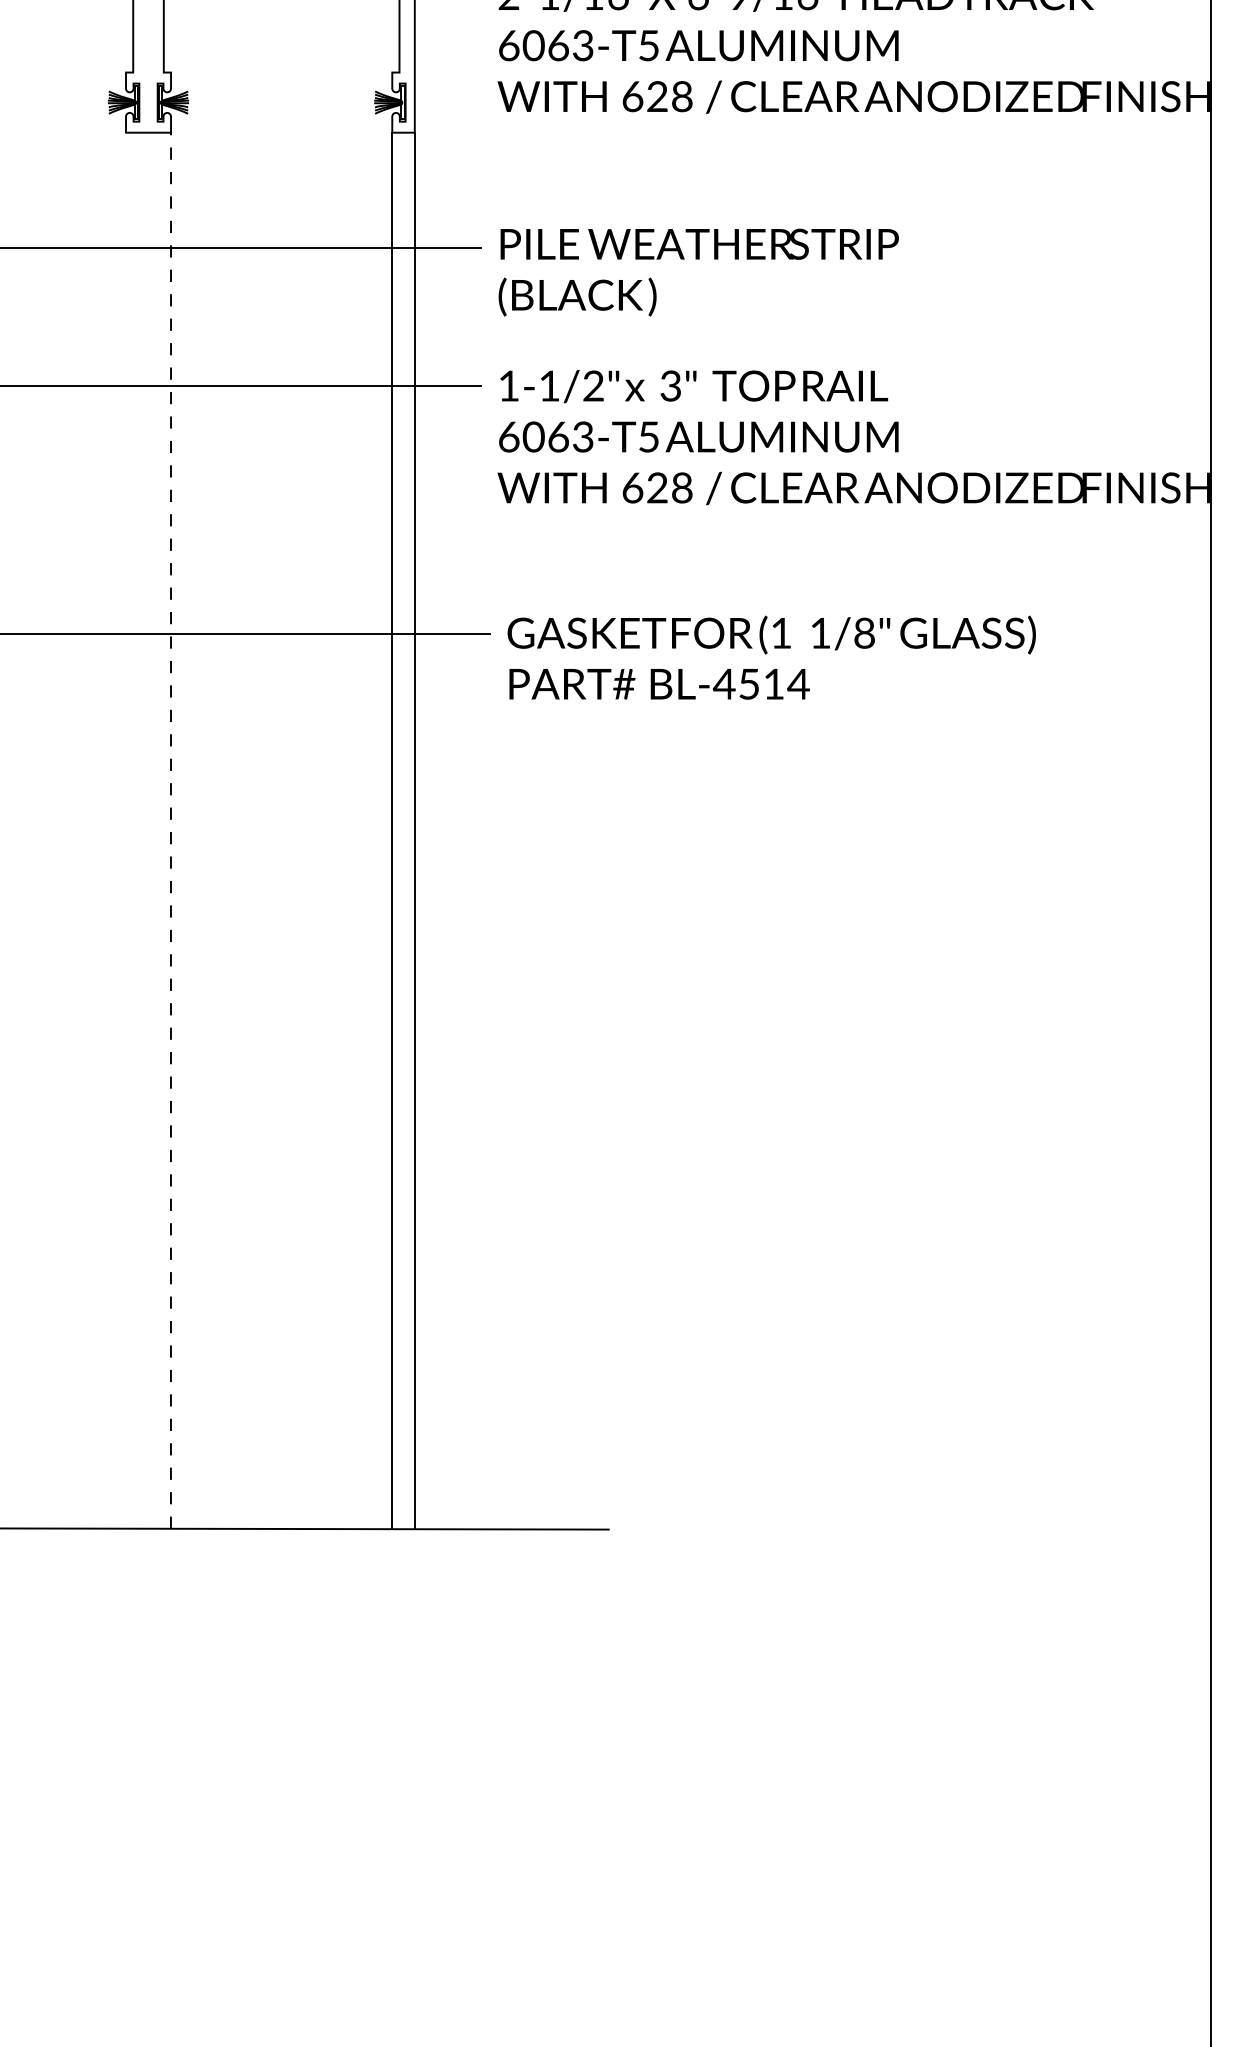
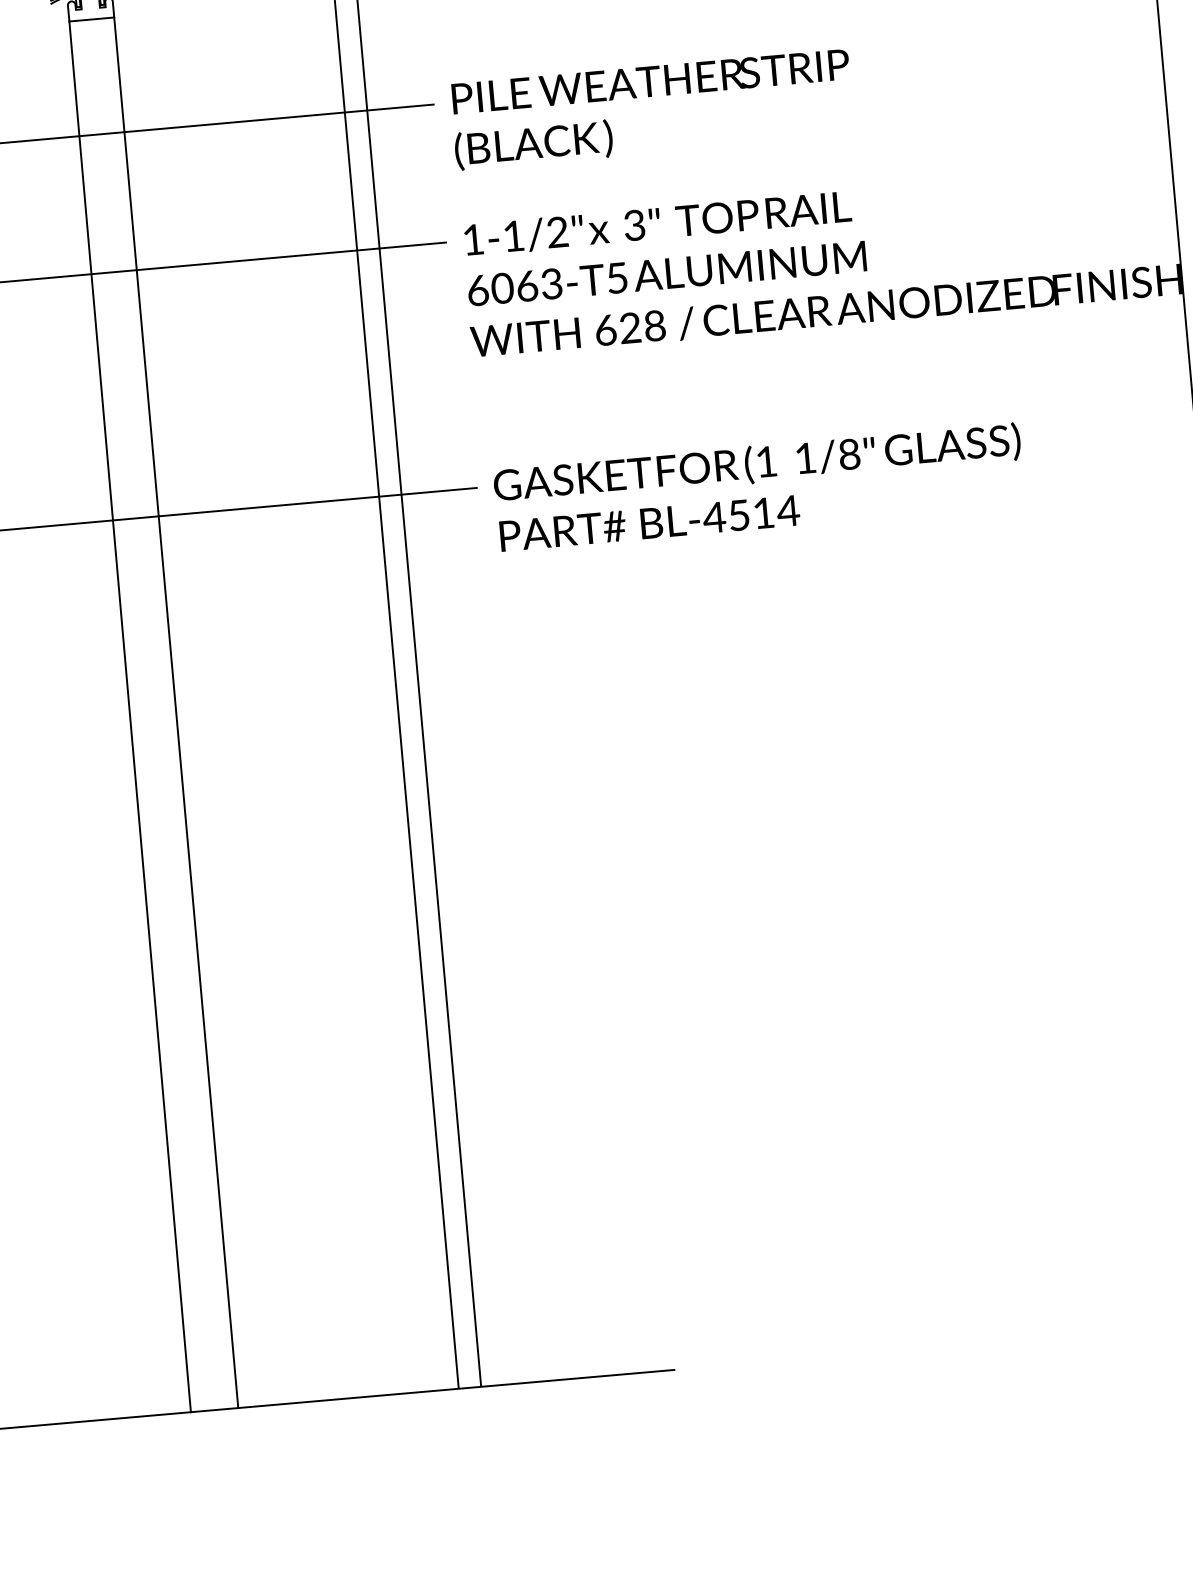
line: (124, 830) -> (129, 716), added
line: (171, 830) -> (176, 712), dashed -> solid

